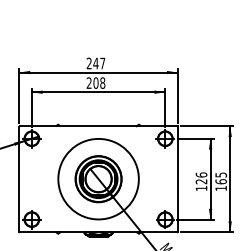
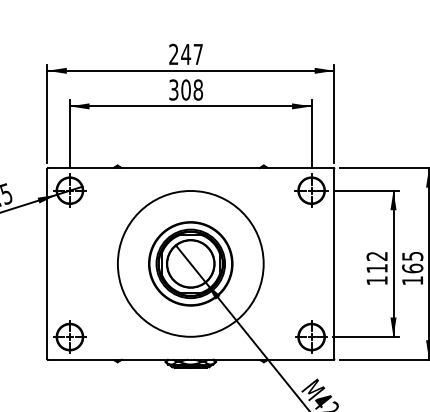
text: (88, 83) -> (172, 90), 208 -> 308
text: (201, 178) -> (377, 262), 126 -> 112

